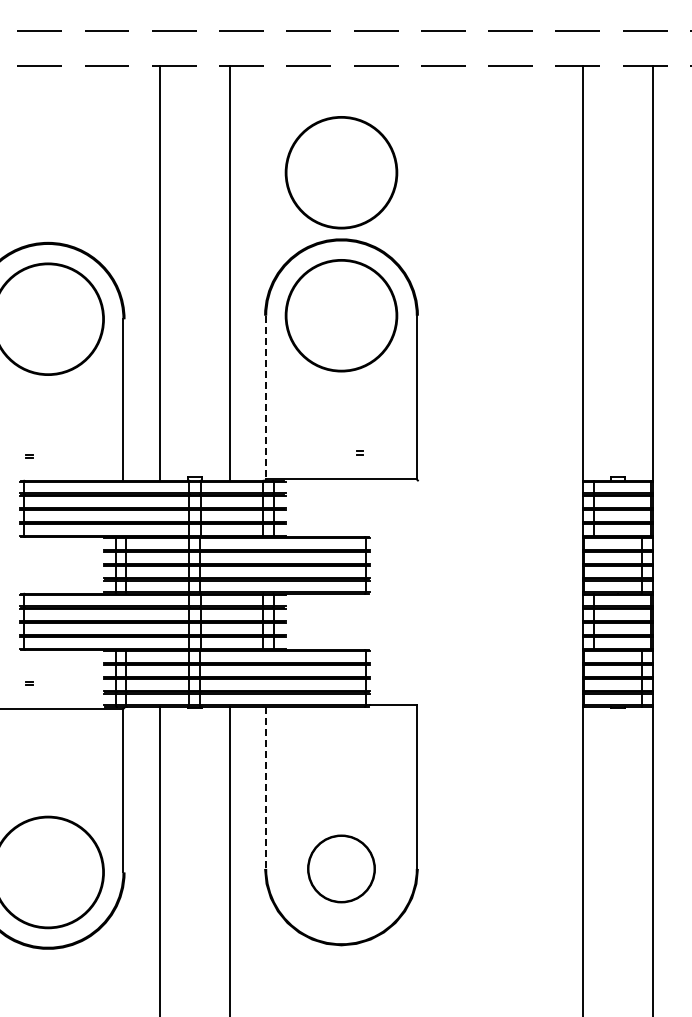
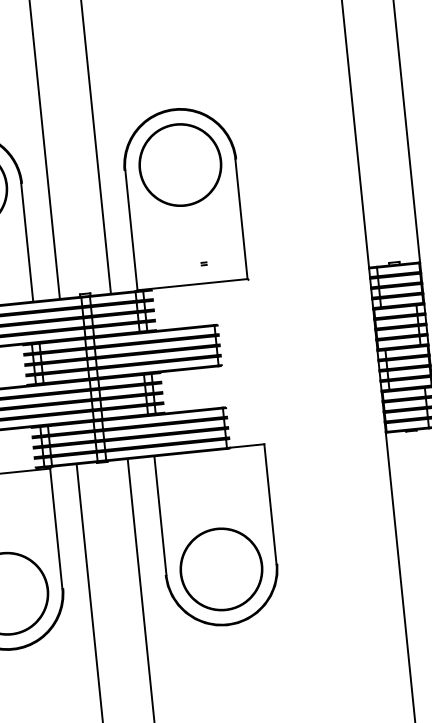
part: (341, 172) -> (169, 60), removed
line: (266, 397) -> (131, 230), dashed -> solid
line: (266, 788) -> (160, 516), dashed -> solid
part: (341, 868) -> (221, 569), size x1.67

